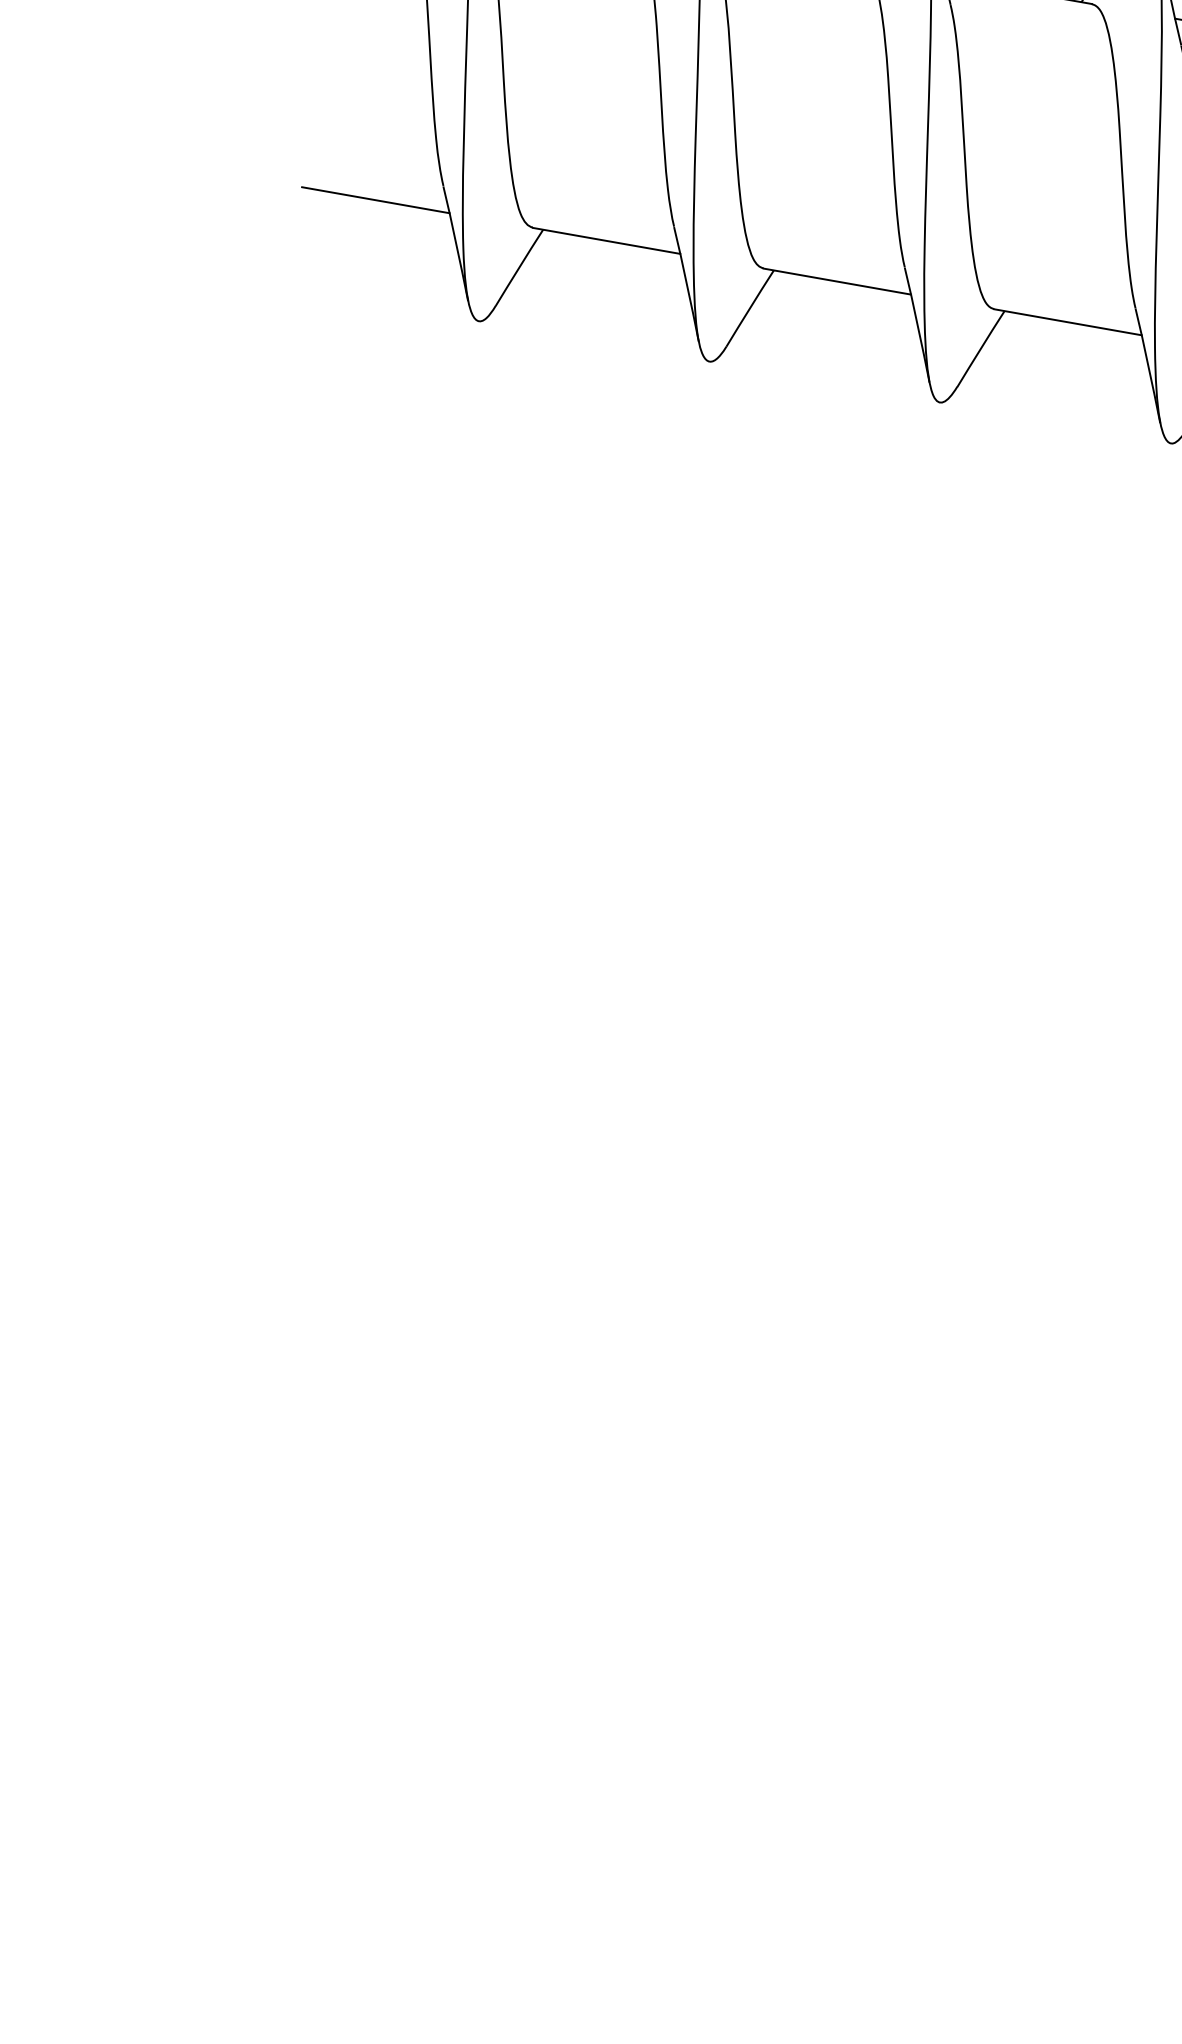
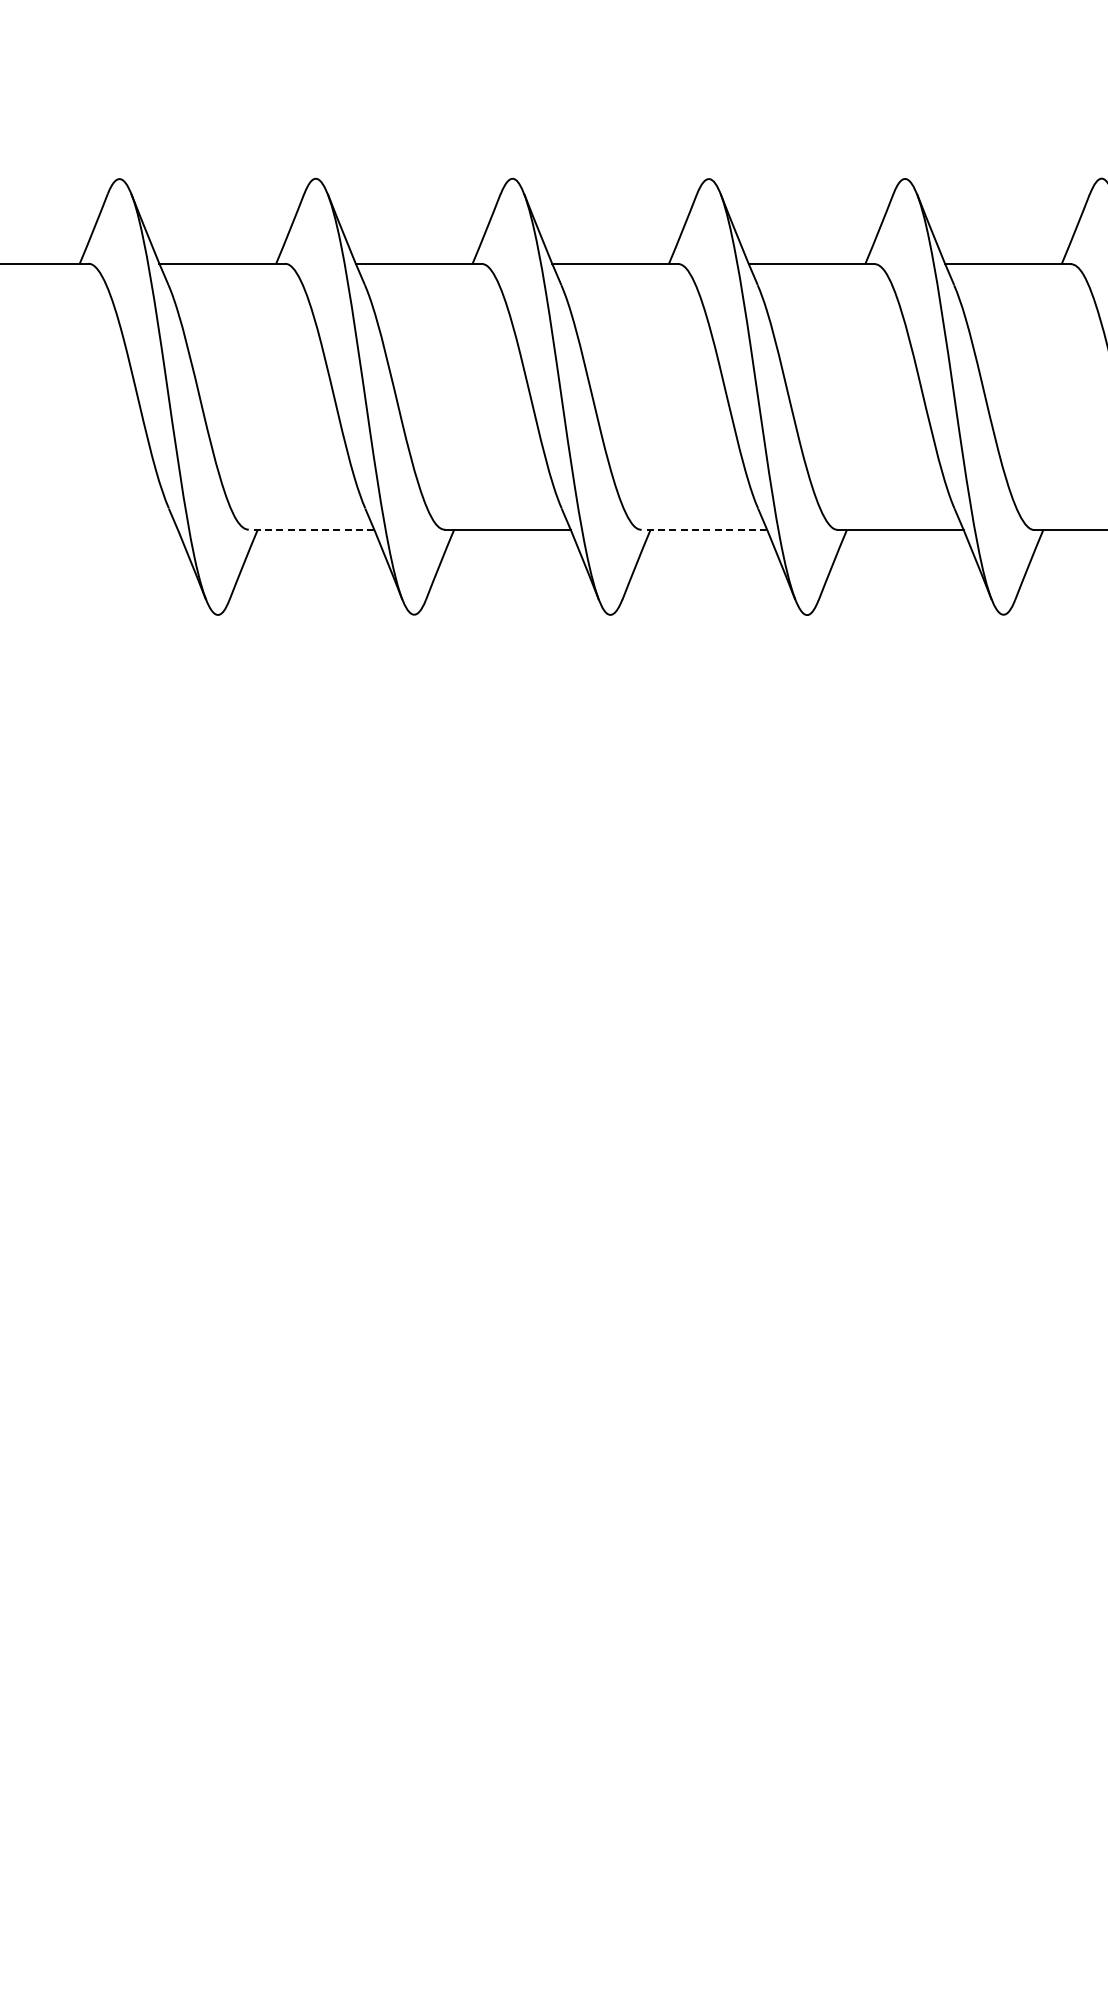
line: (374, 200) -> (114, 530), removed
line: (606, 241) -> (311, 530), solid -> dashed
line: (1067, 322) -> (704, 530), solid -> dashed

